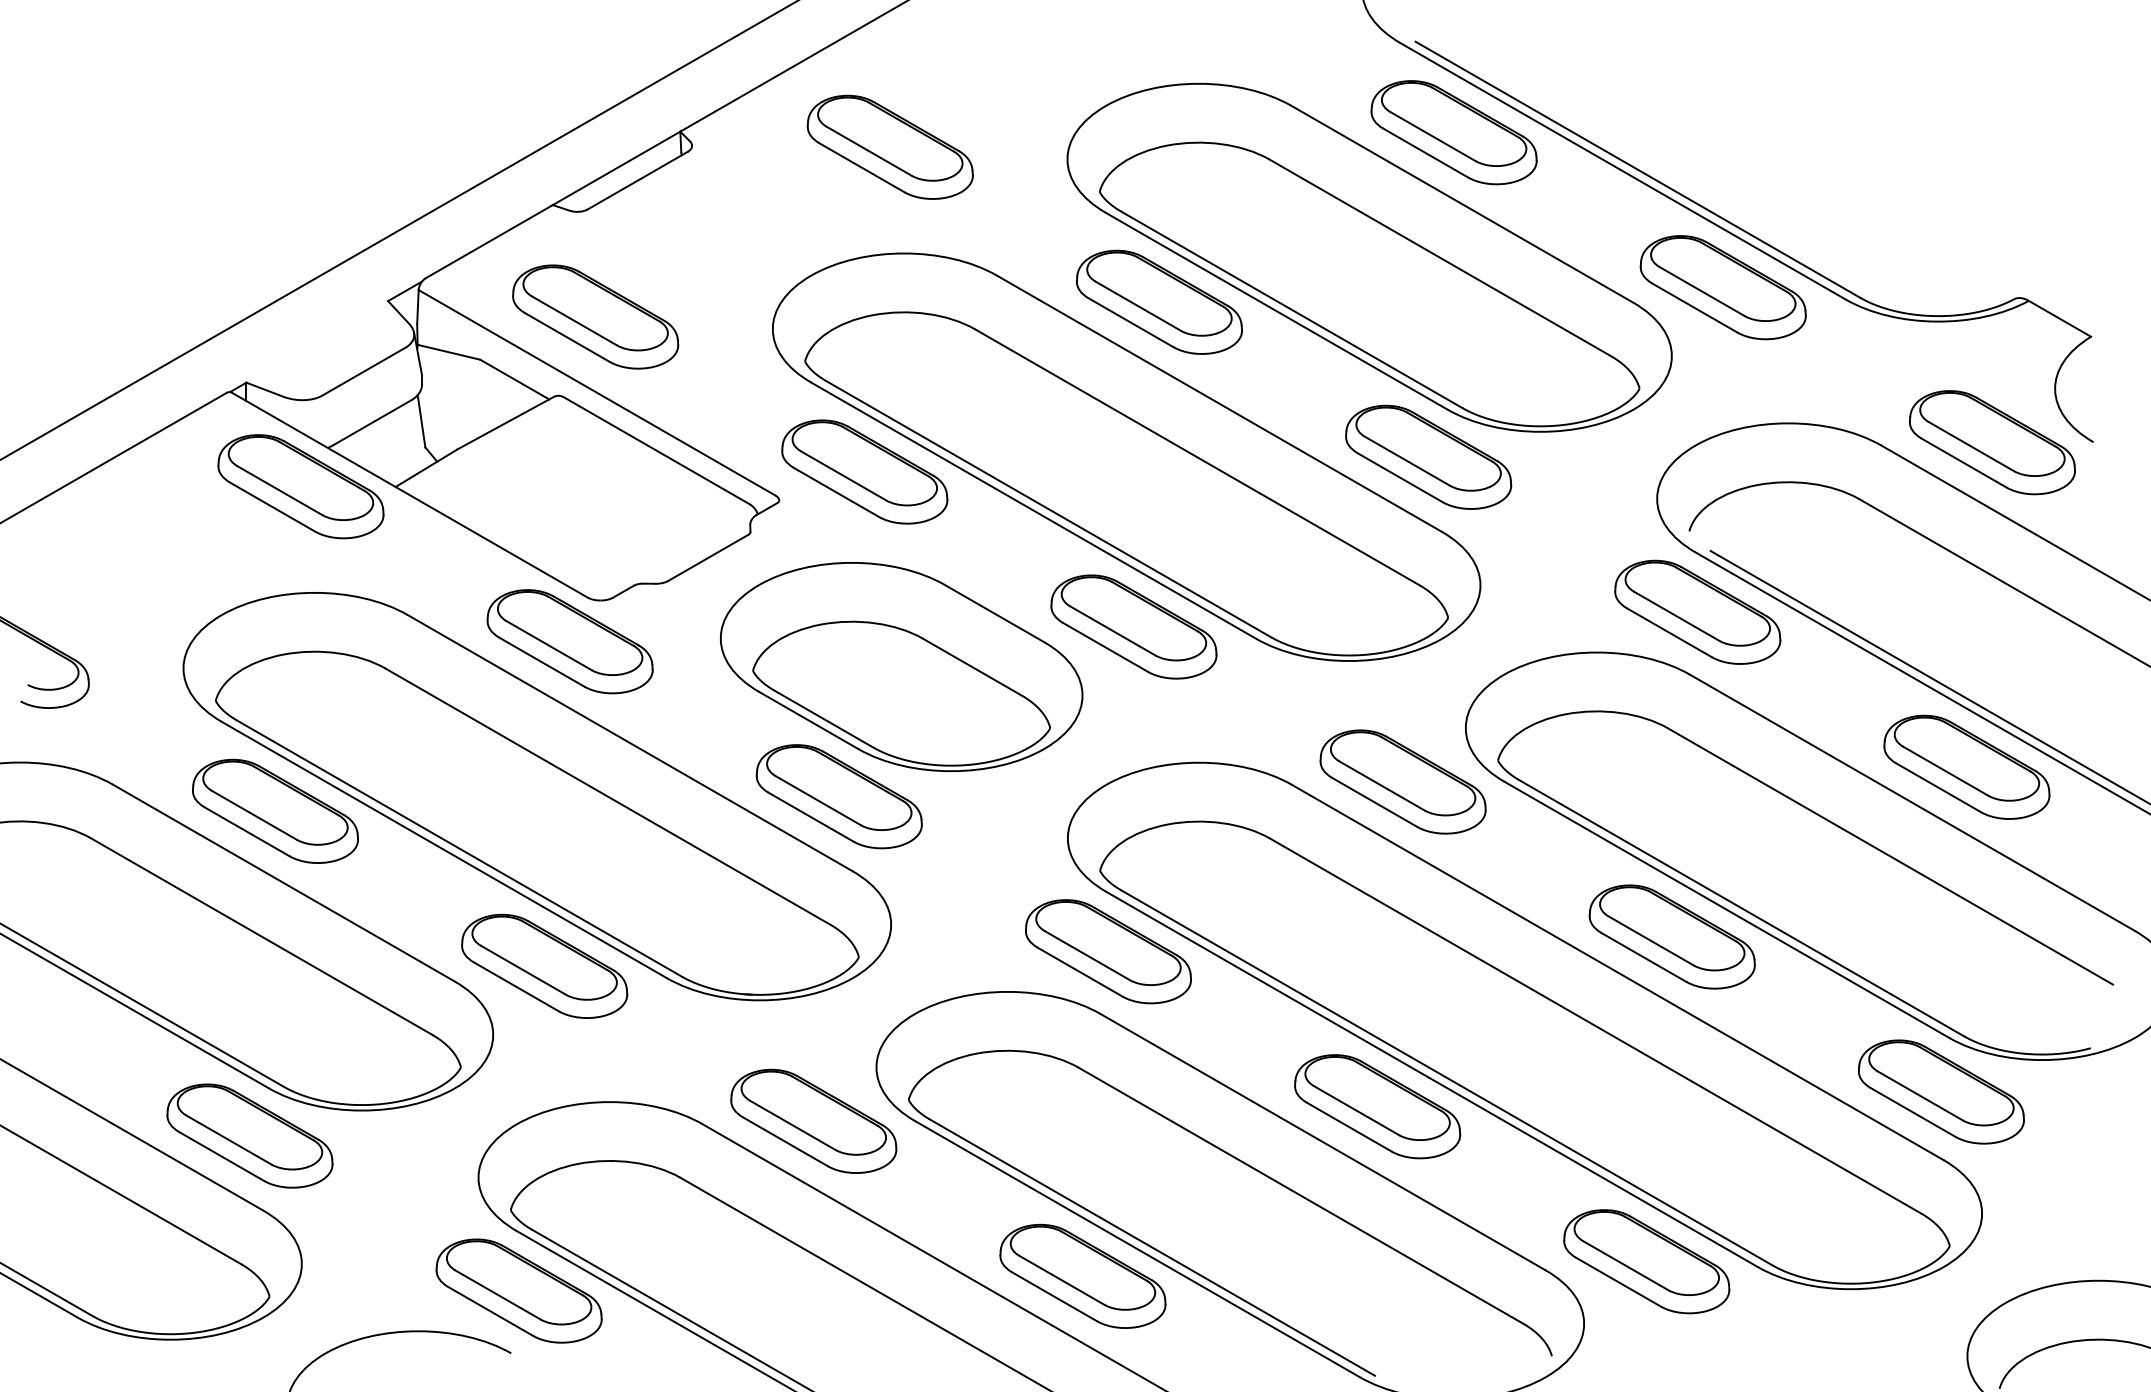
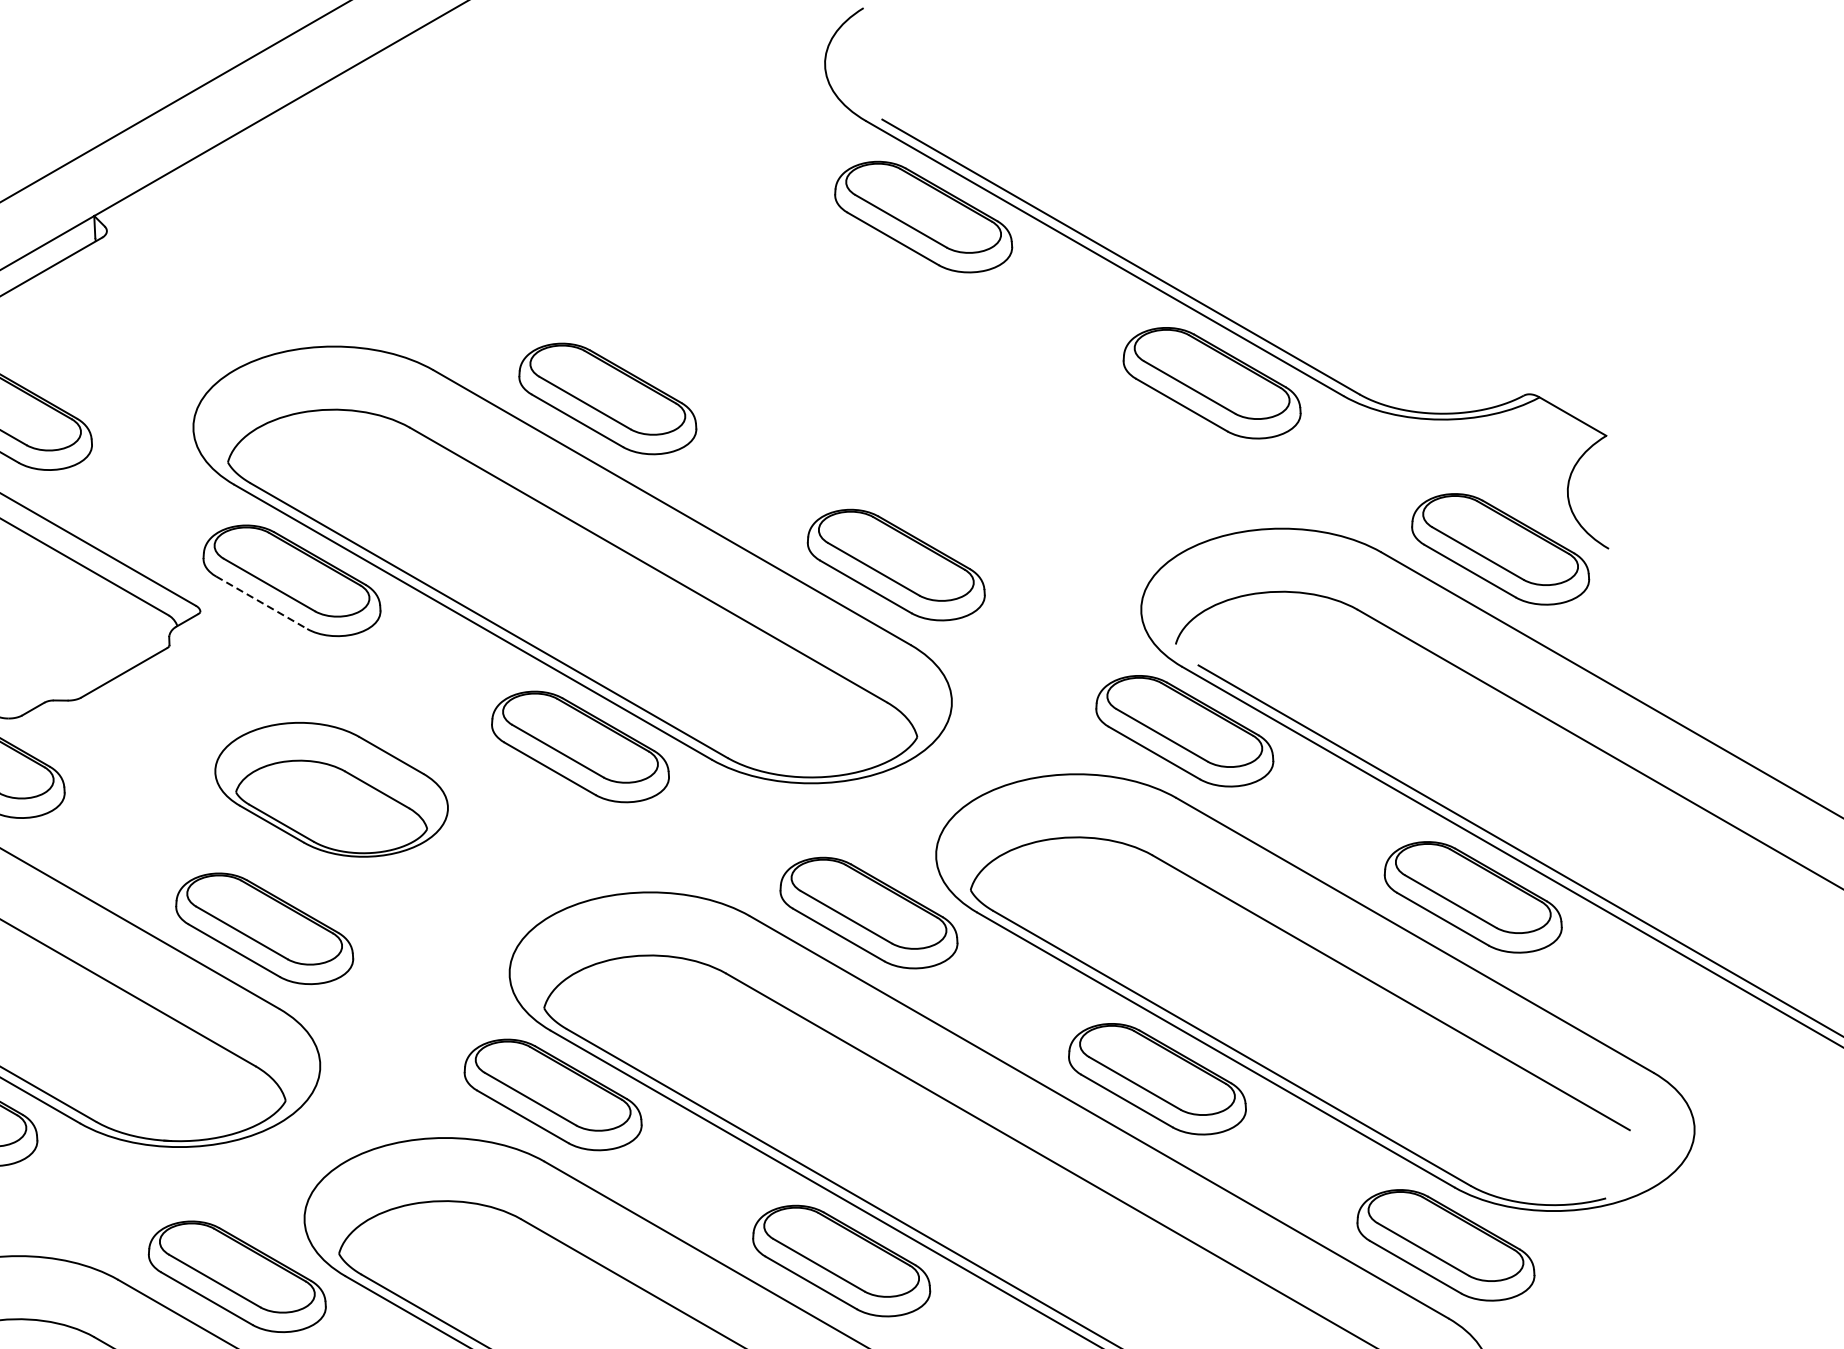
part: (889, 146) -> (318, 231), removed
part: (1369, 257) -> (832, 350), removed
line: (836, 492) -> (261, 602), solid -> dashed
part: (901, 666) -> (331, 789), size x0.6

